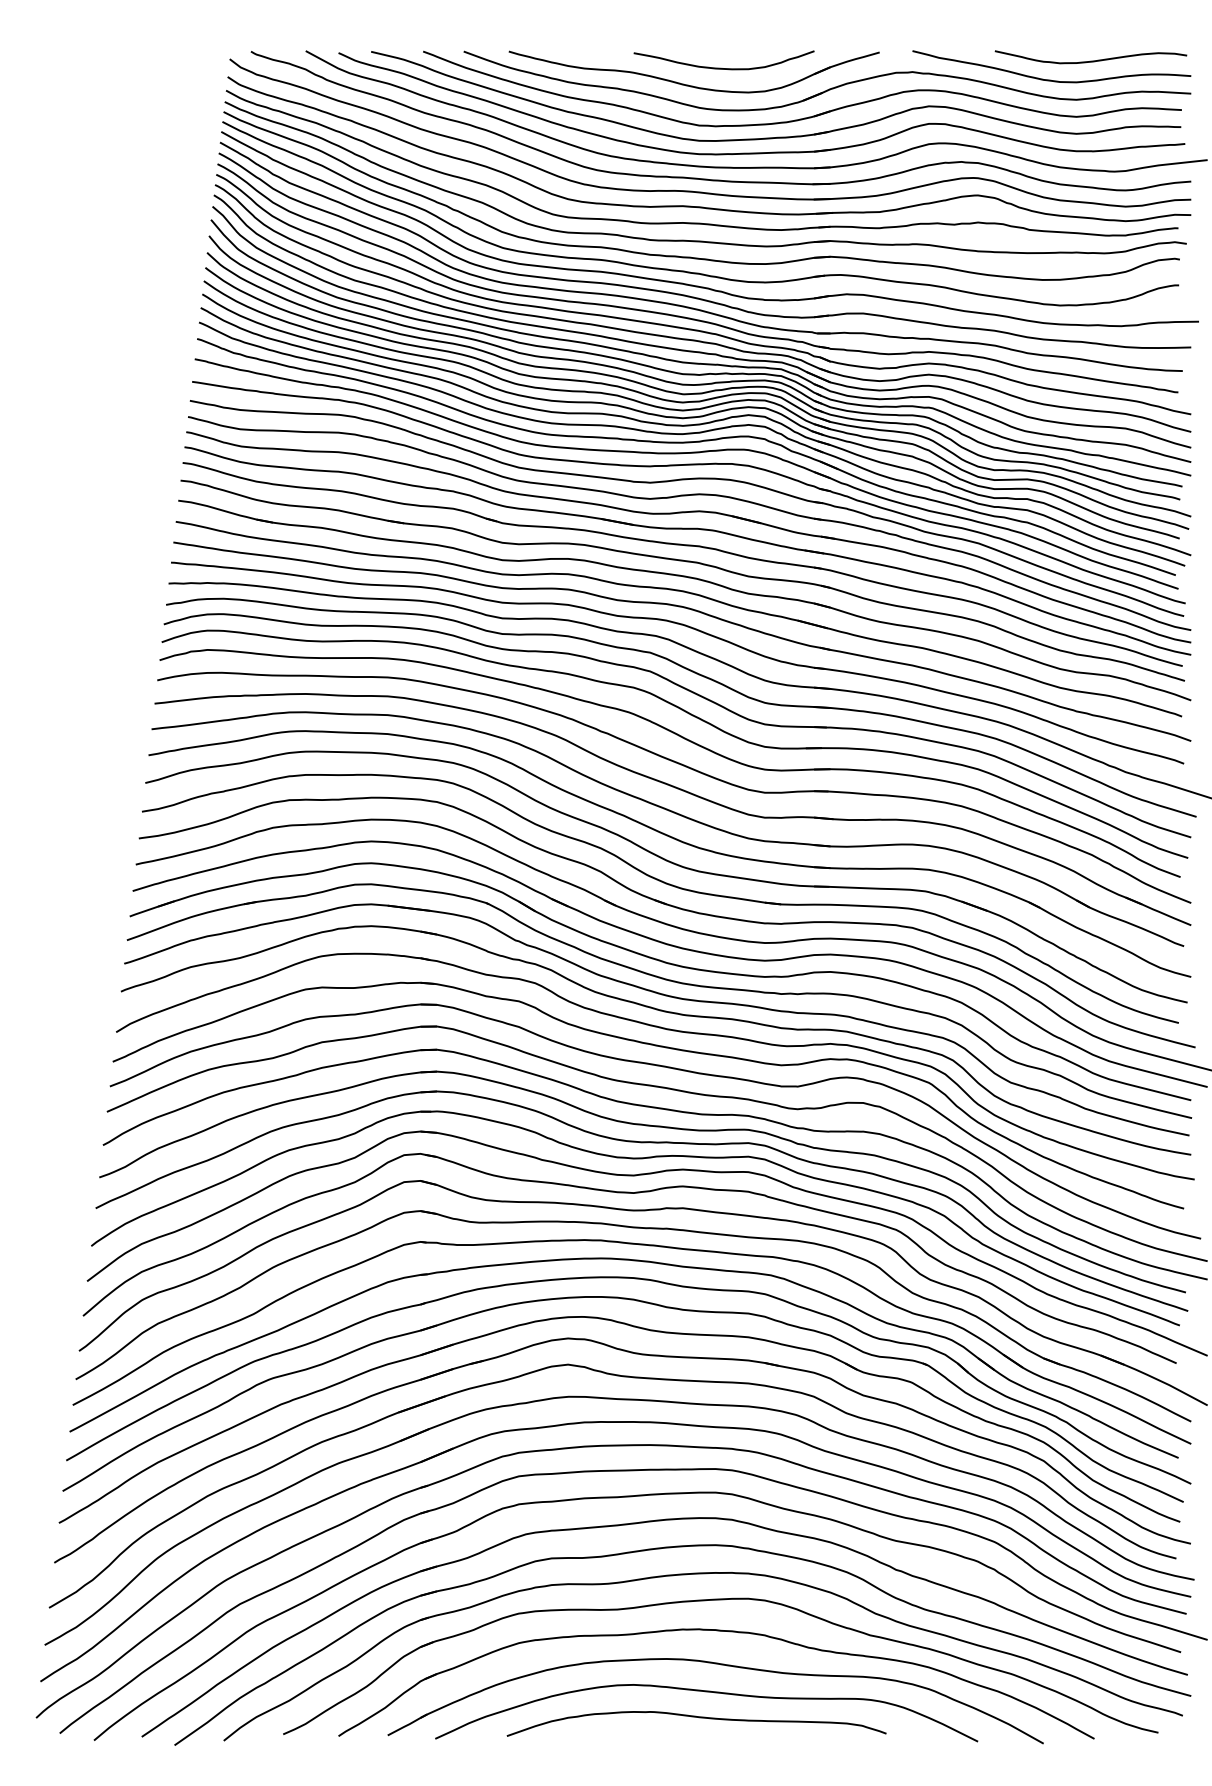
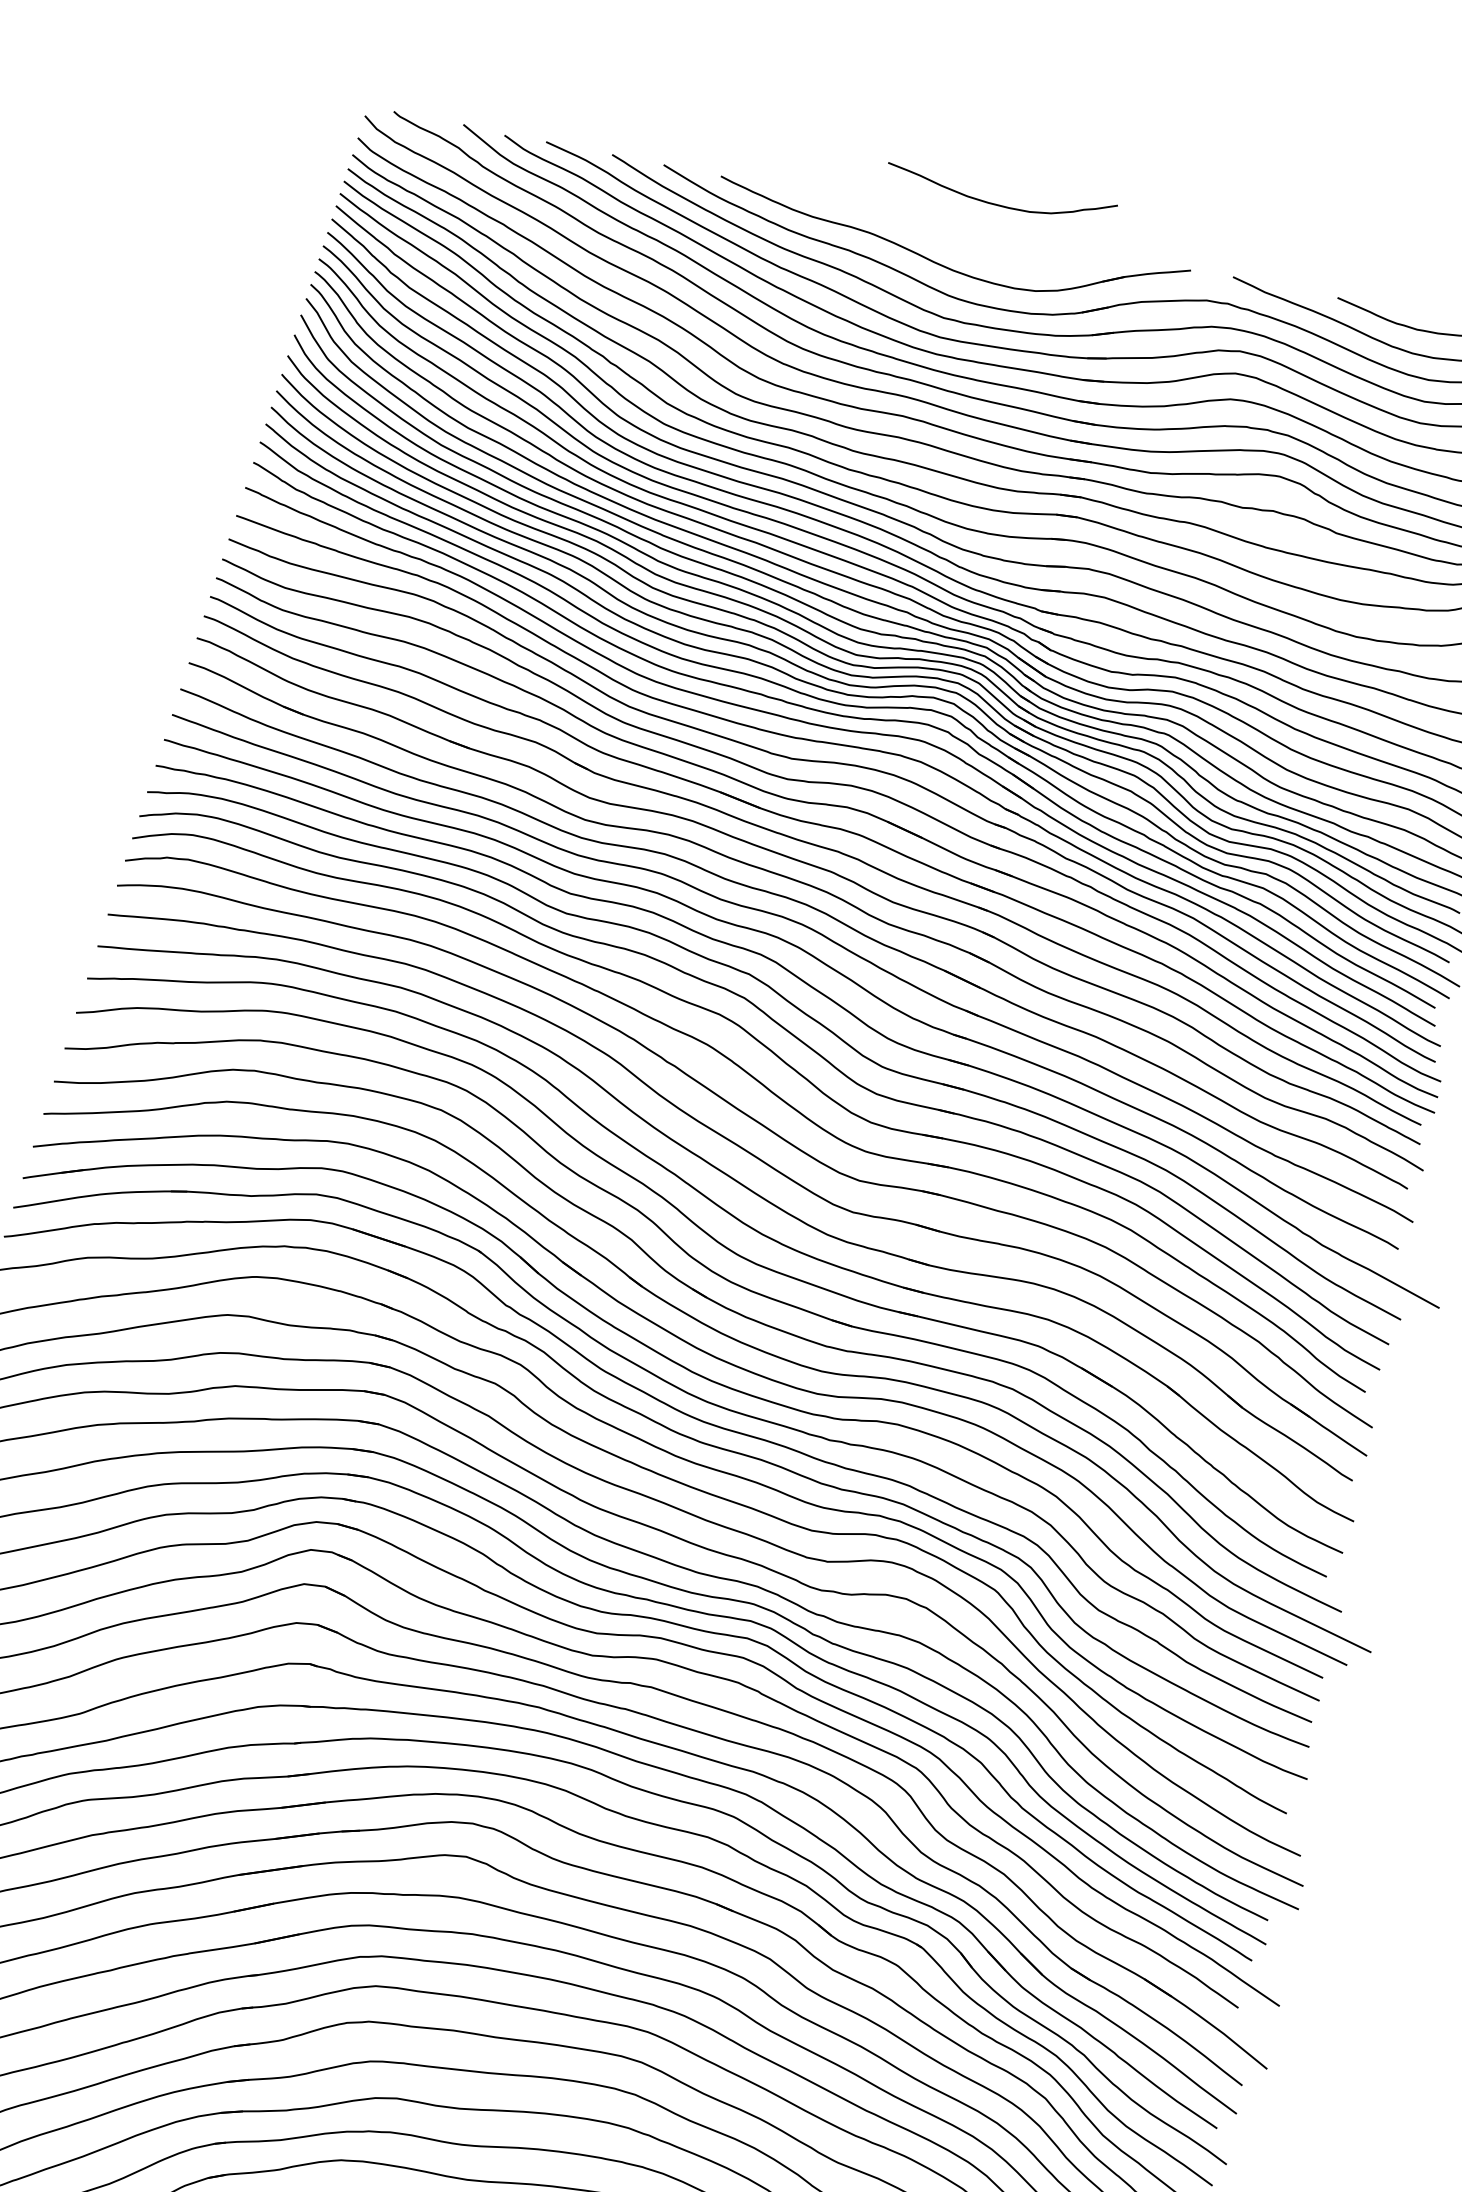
curve: (721, 67) -> (995, 202), moved

